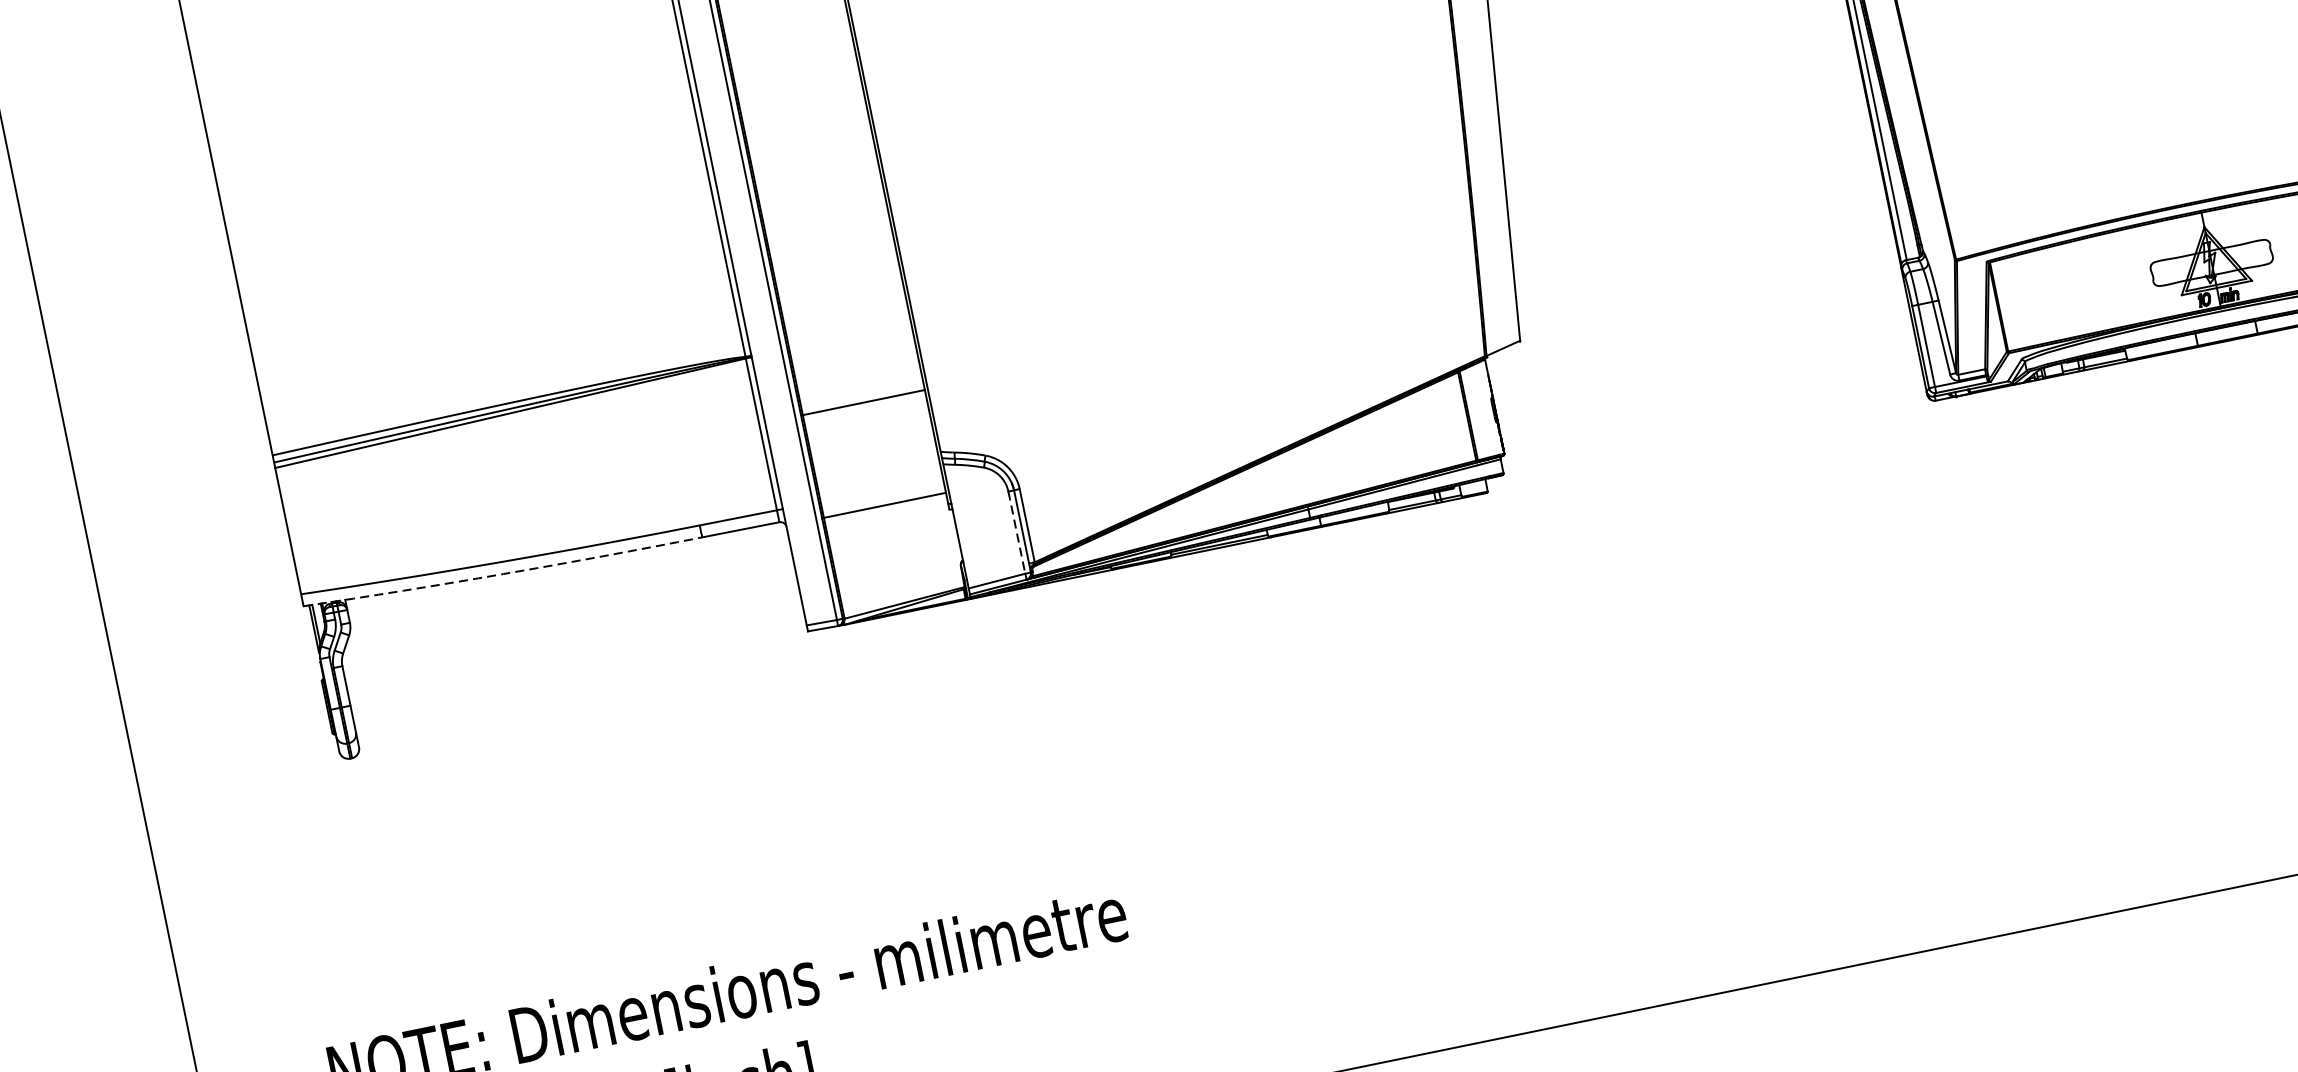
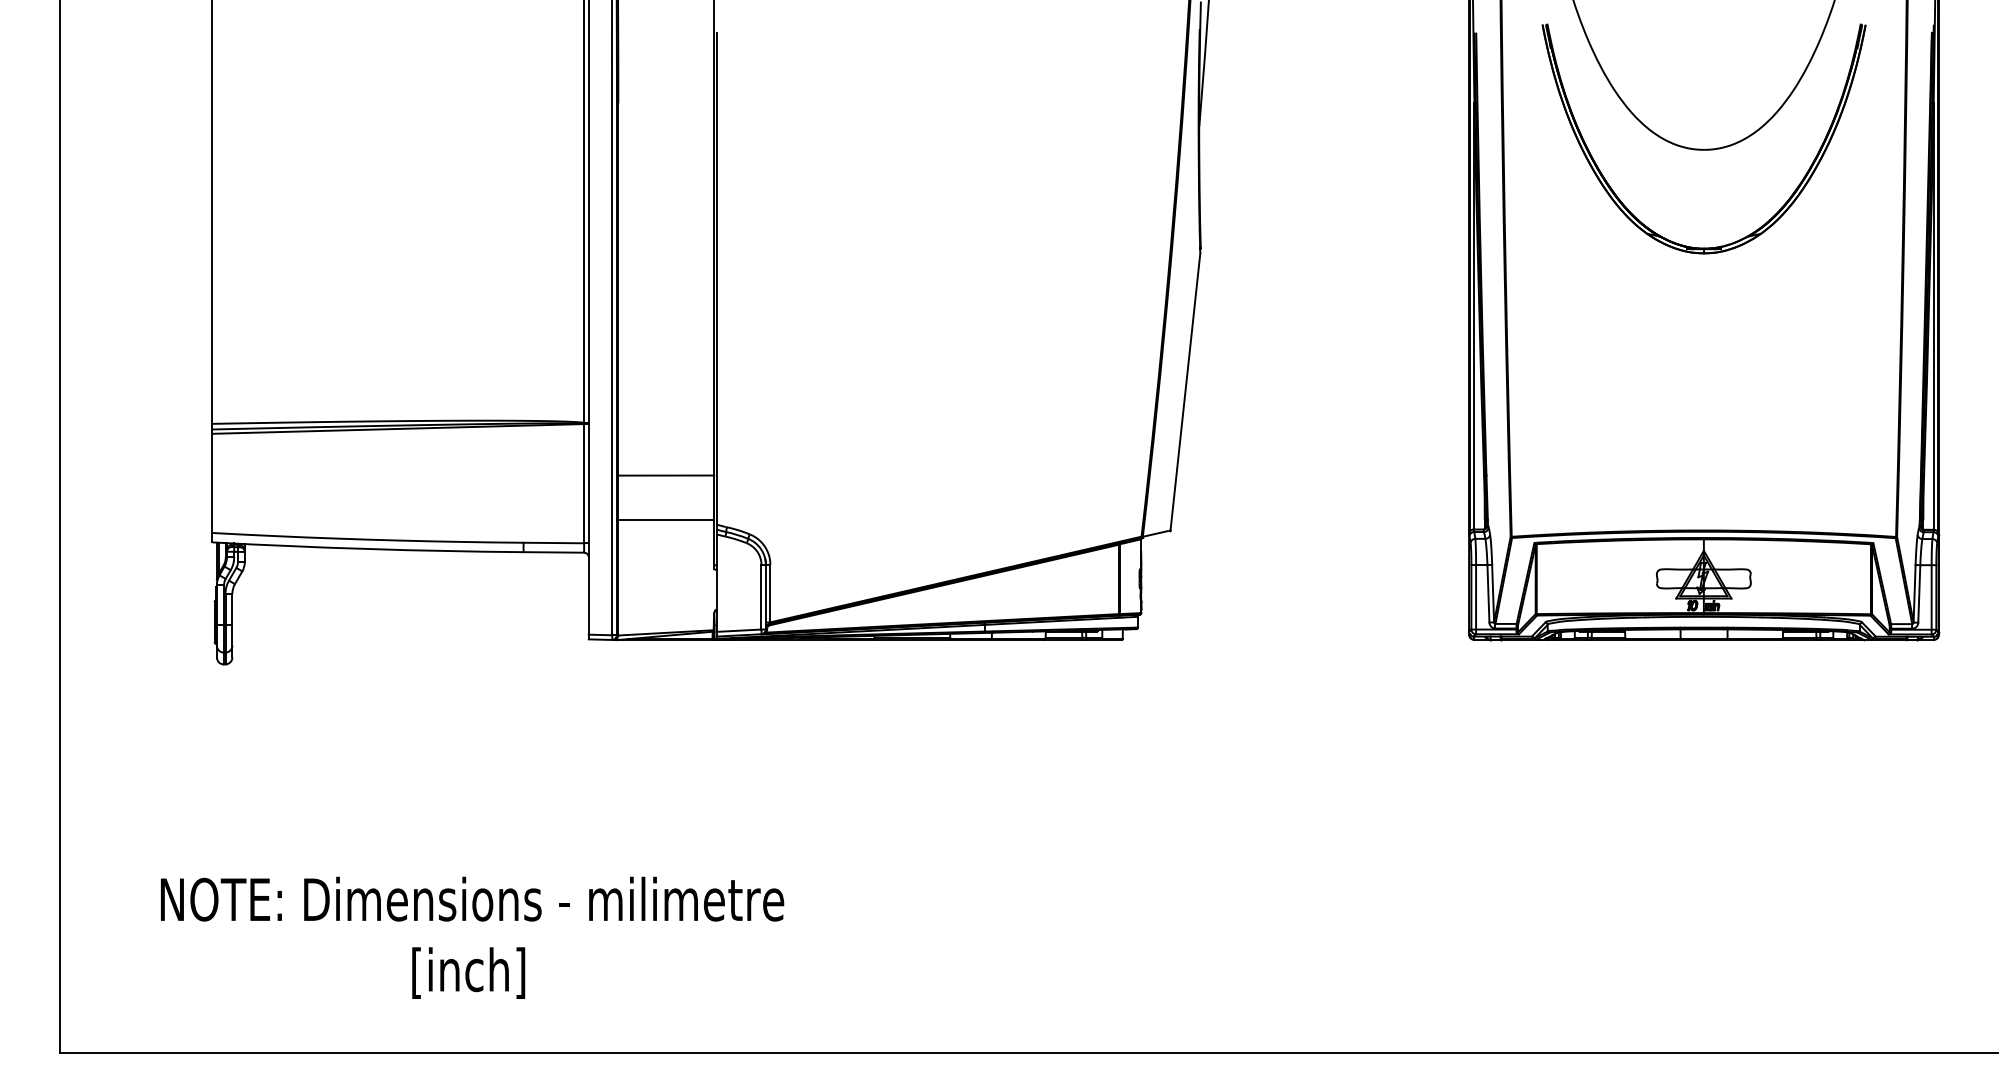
line: (884, 505) -> (665, 520), moved
line: (1016, 532) -> (761, 597), dashed -> solid
arc: (502, 574) -> (367, 549), dashed -> solid

